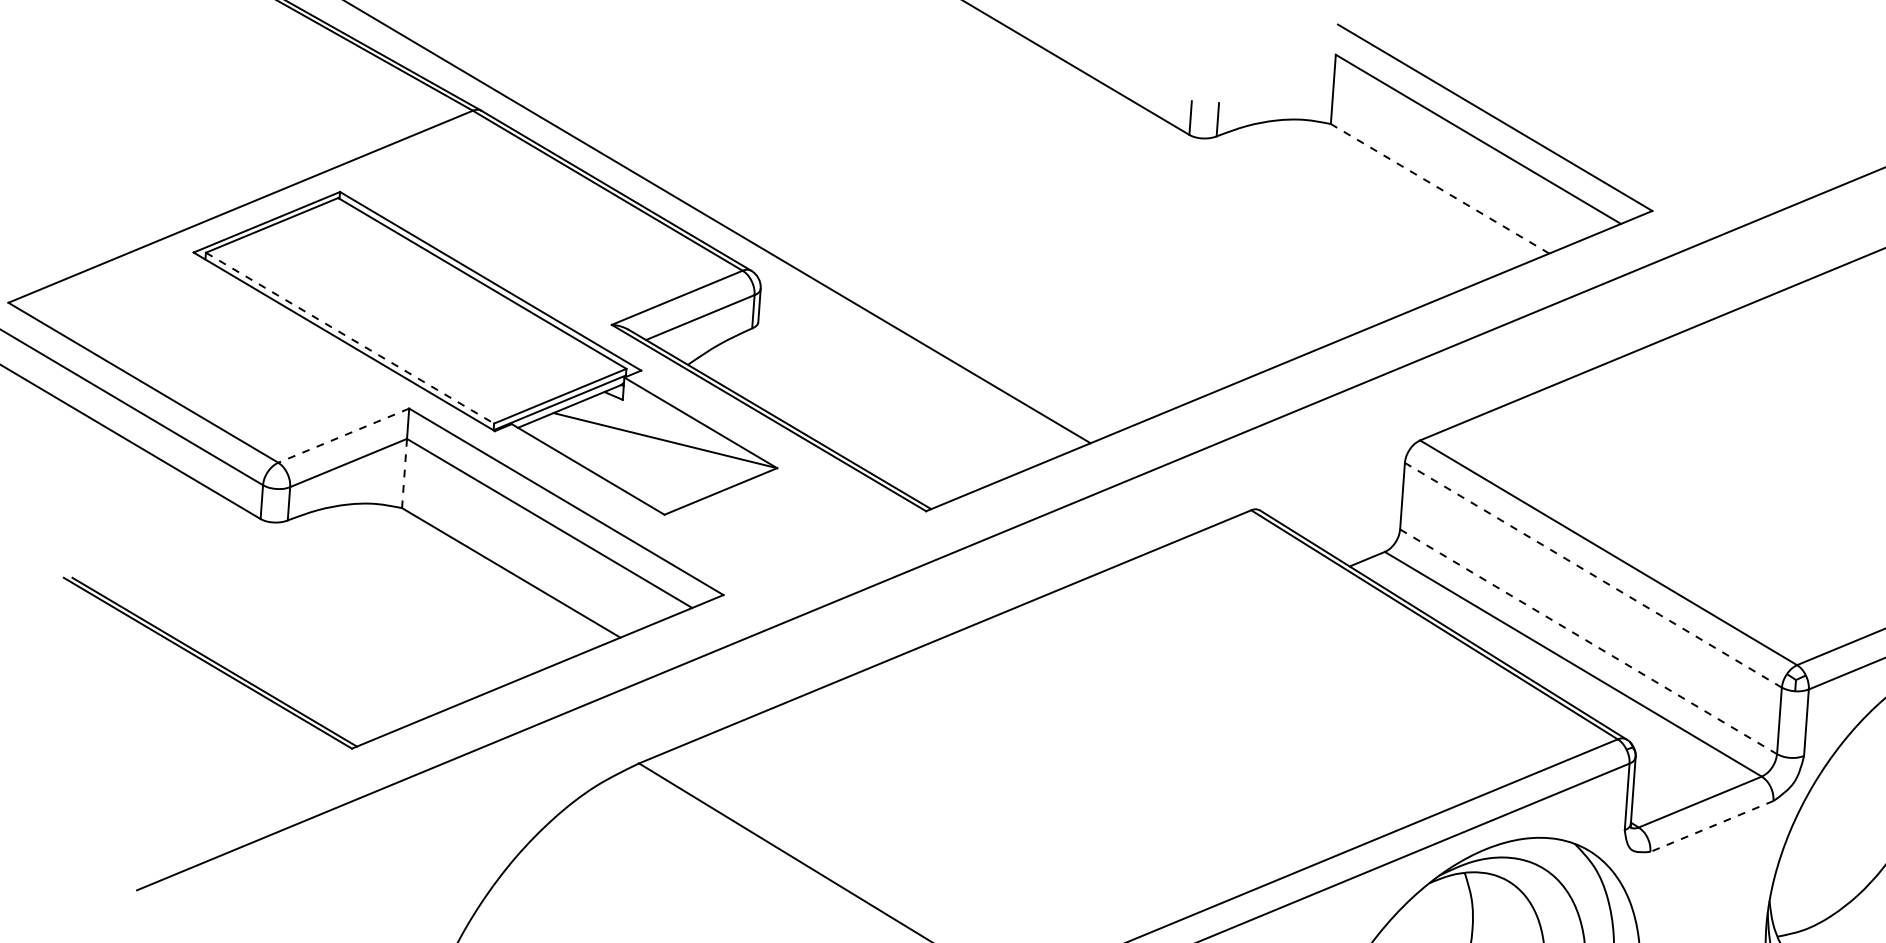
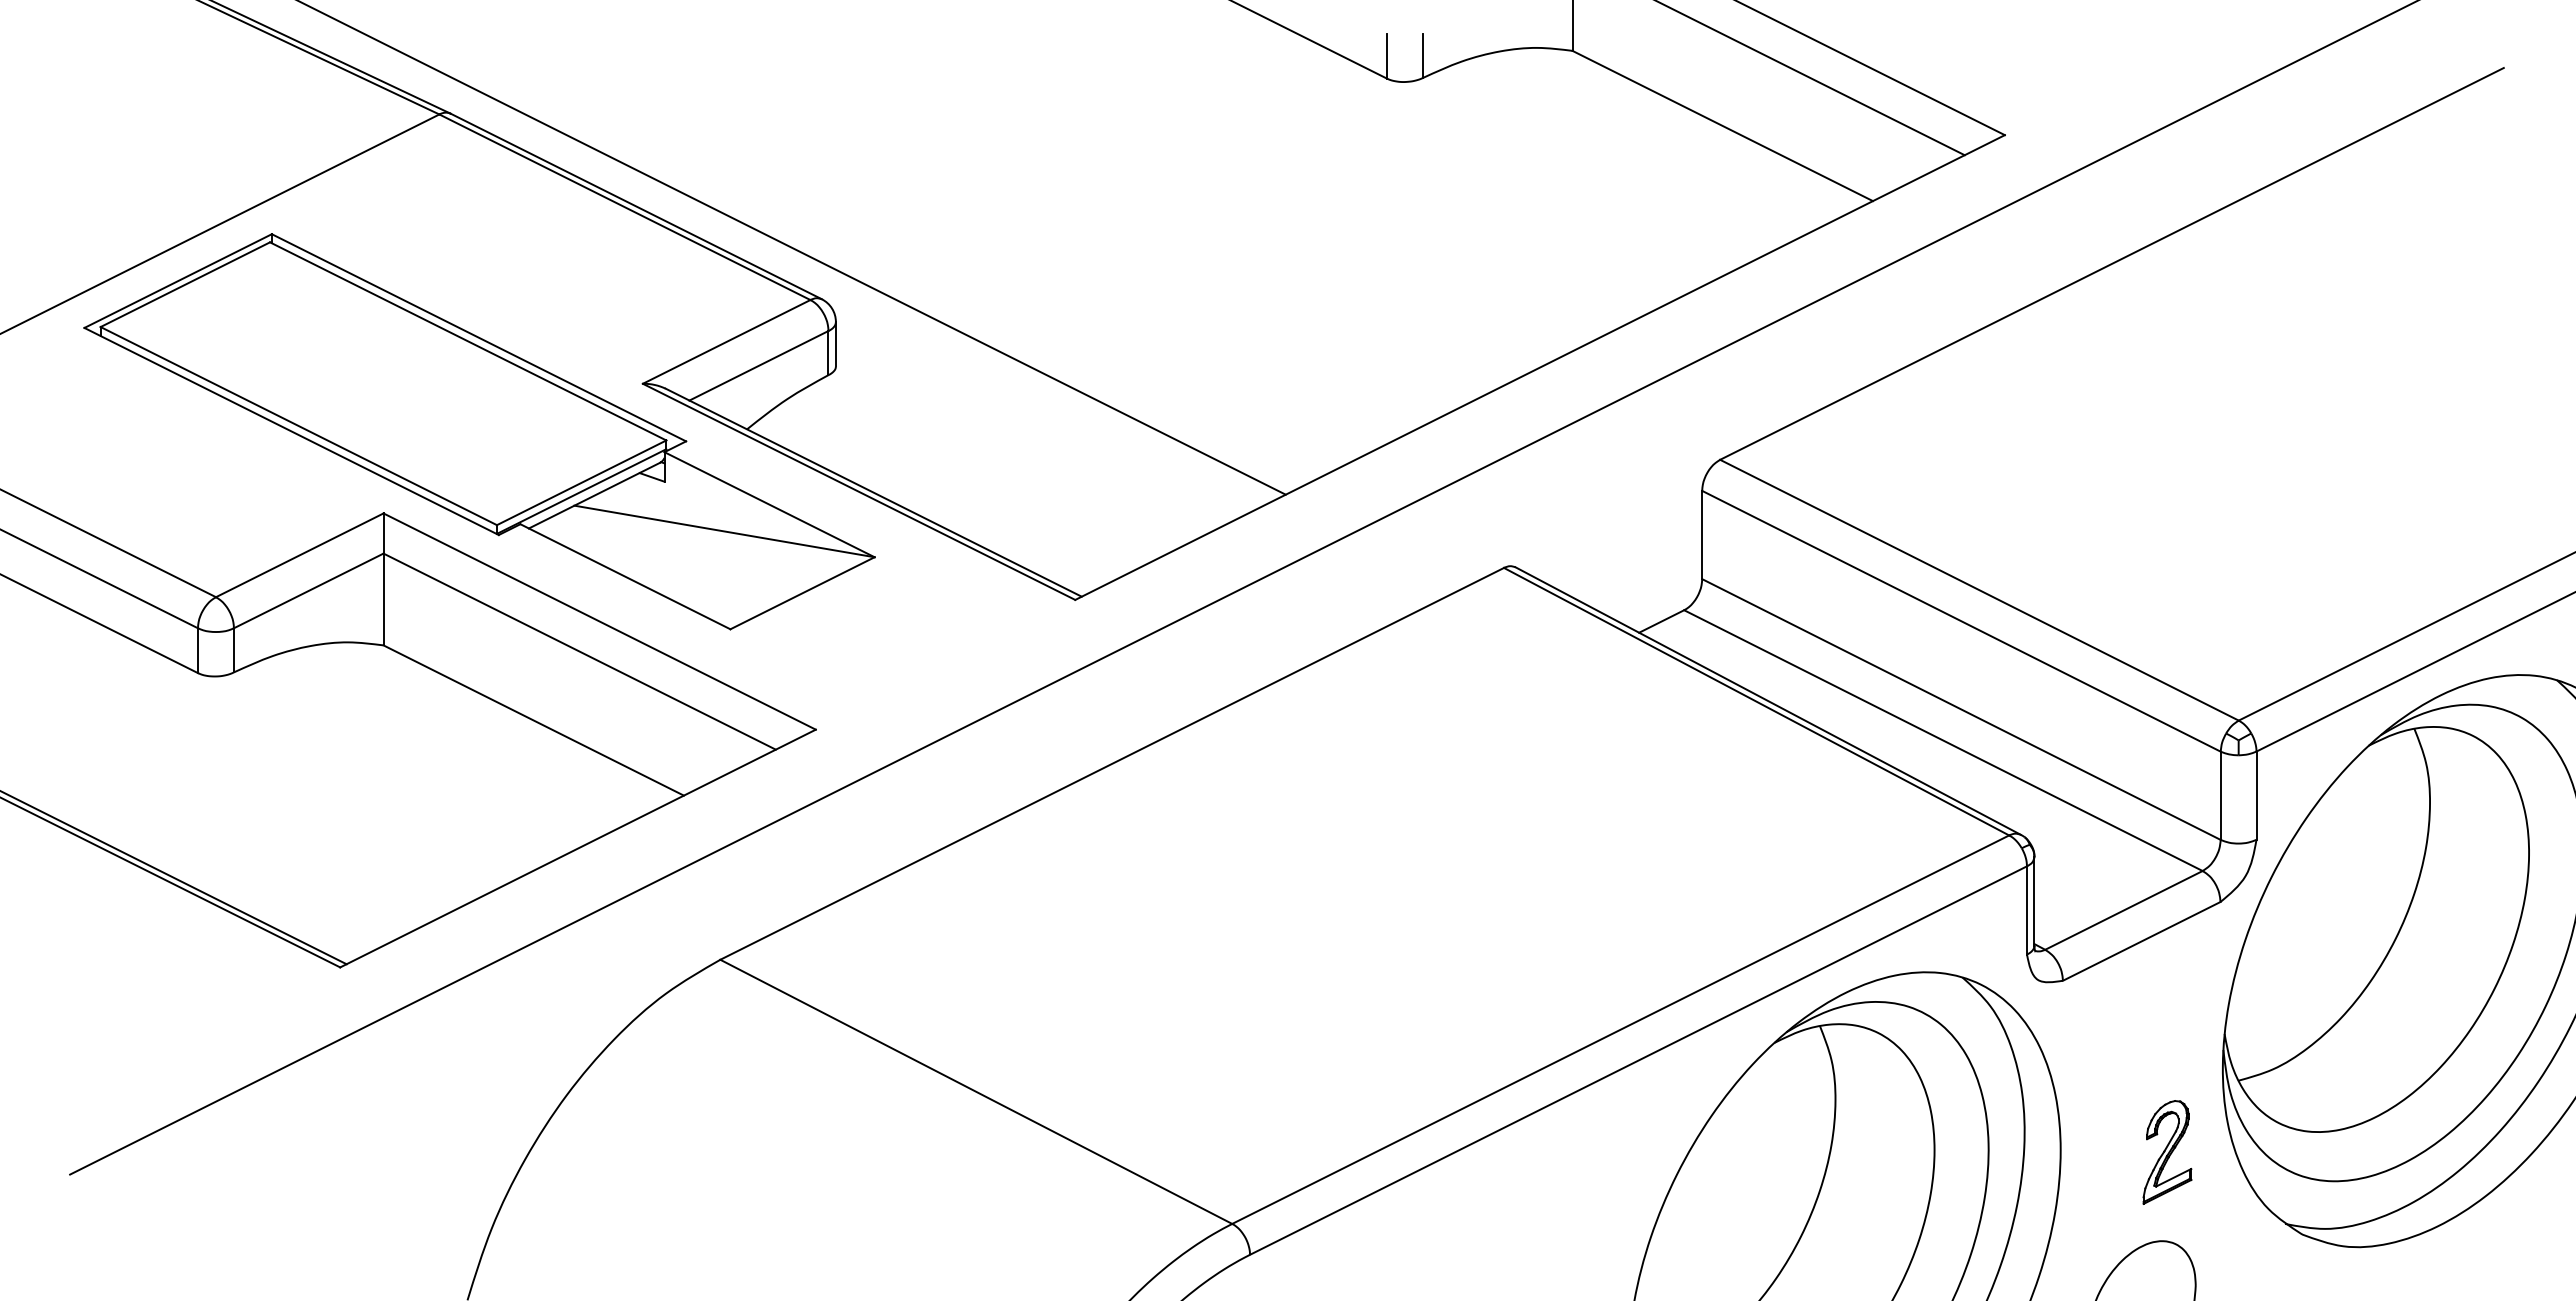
line: (1439, 188) -> (1722, 125), dashed -> solid
line: (349, 338) -> (298, 426), dashed -> solid
line: (343, 435) -> (299, 555), dashed -> solid
line: (404, 473) -> (383, 599), dashed -> solid
line: (1593, 575) -> (1961, 621), dashed -> solid
line: (1588, 641) -> (1961, 709), dashed -> solid
line: (1711, 826) -> (2141, 941), dashed -> solid

